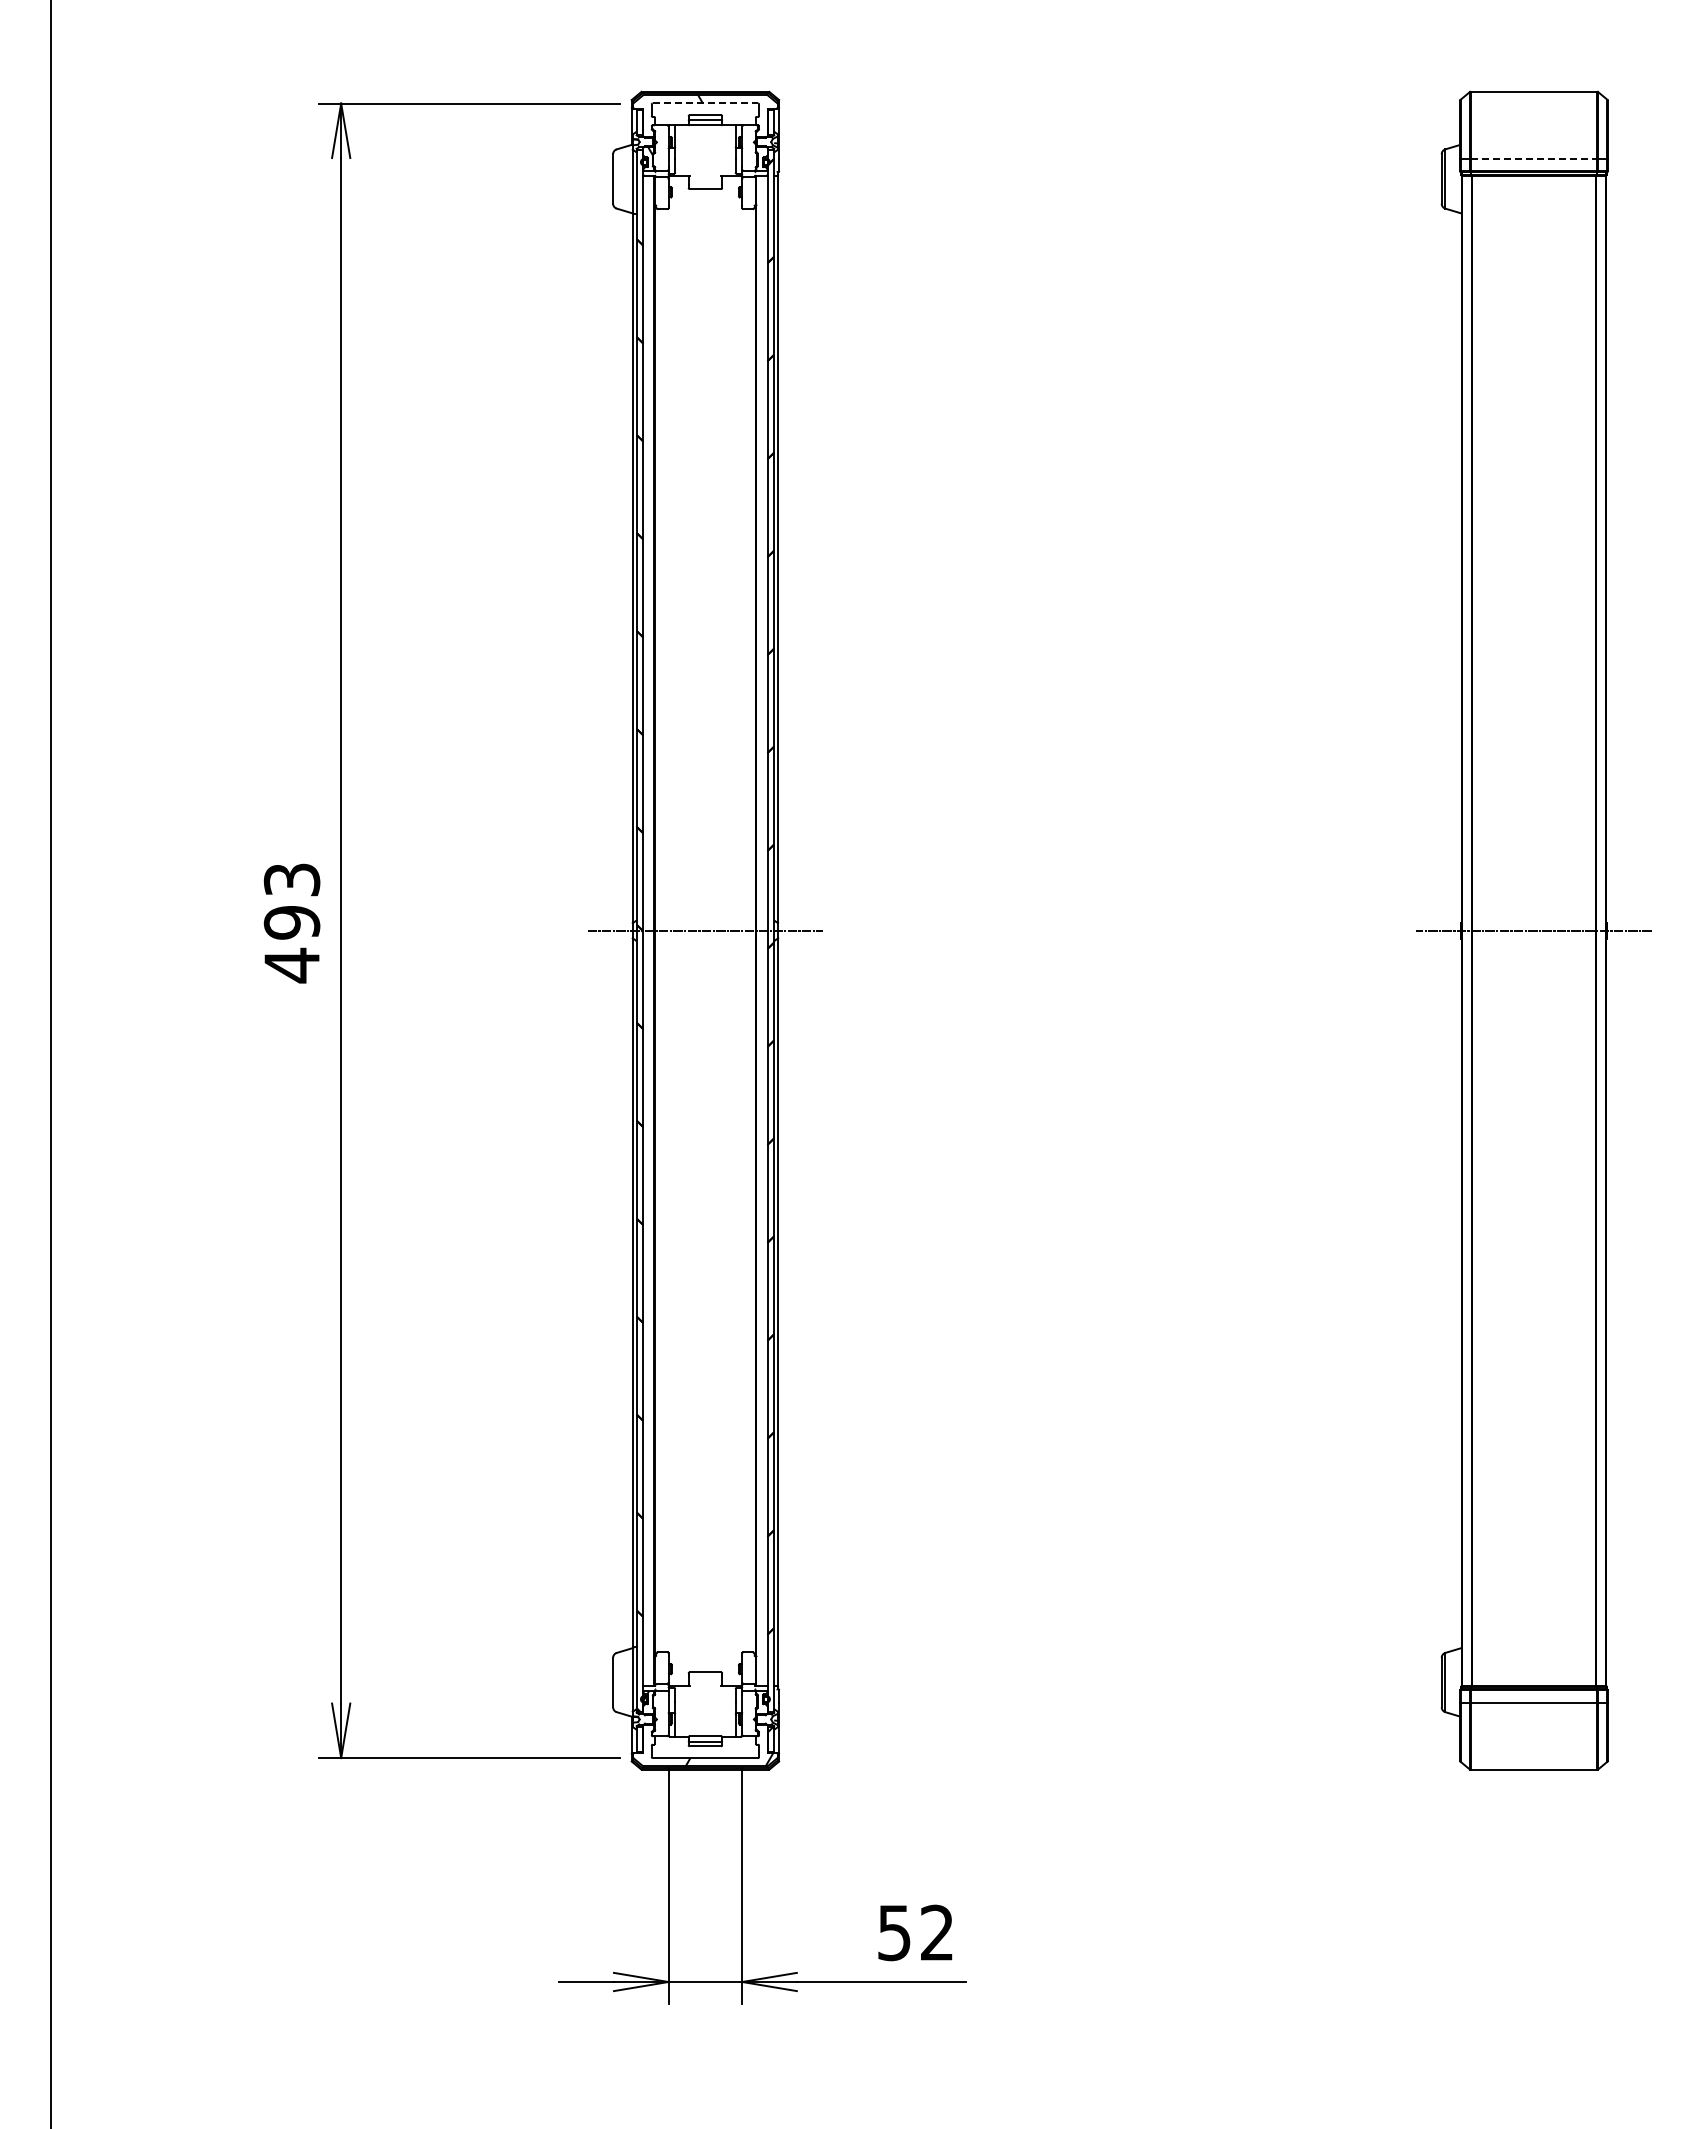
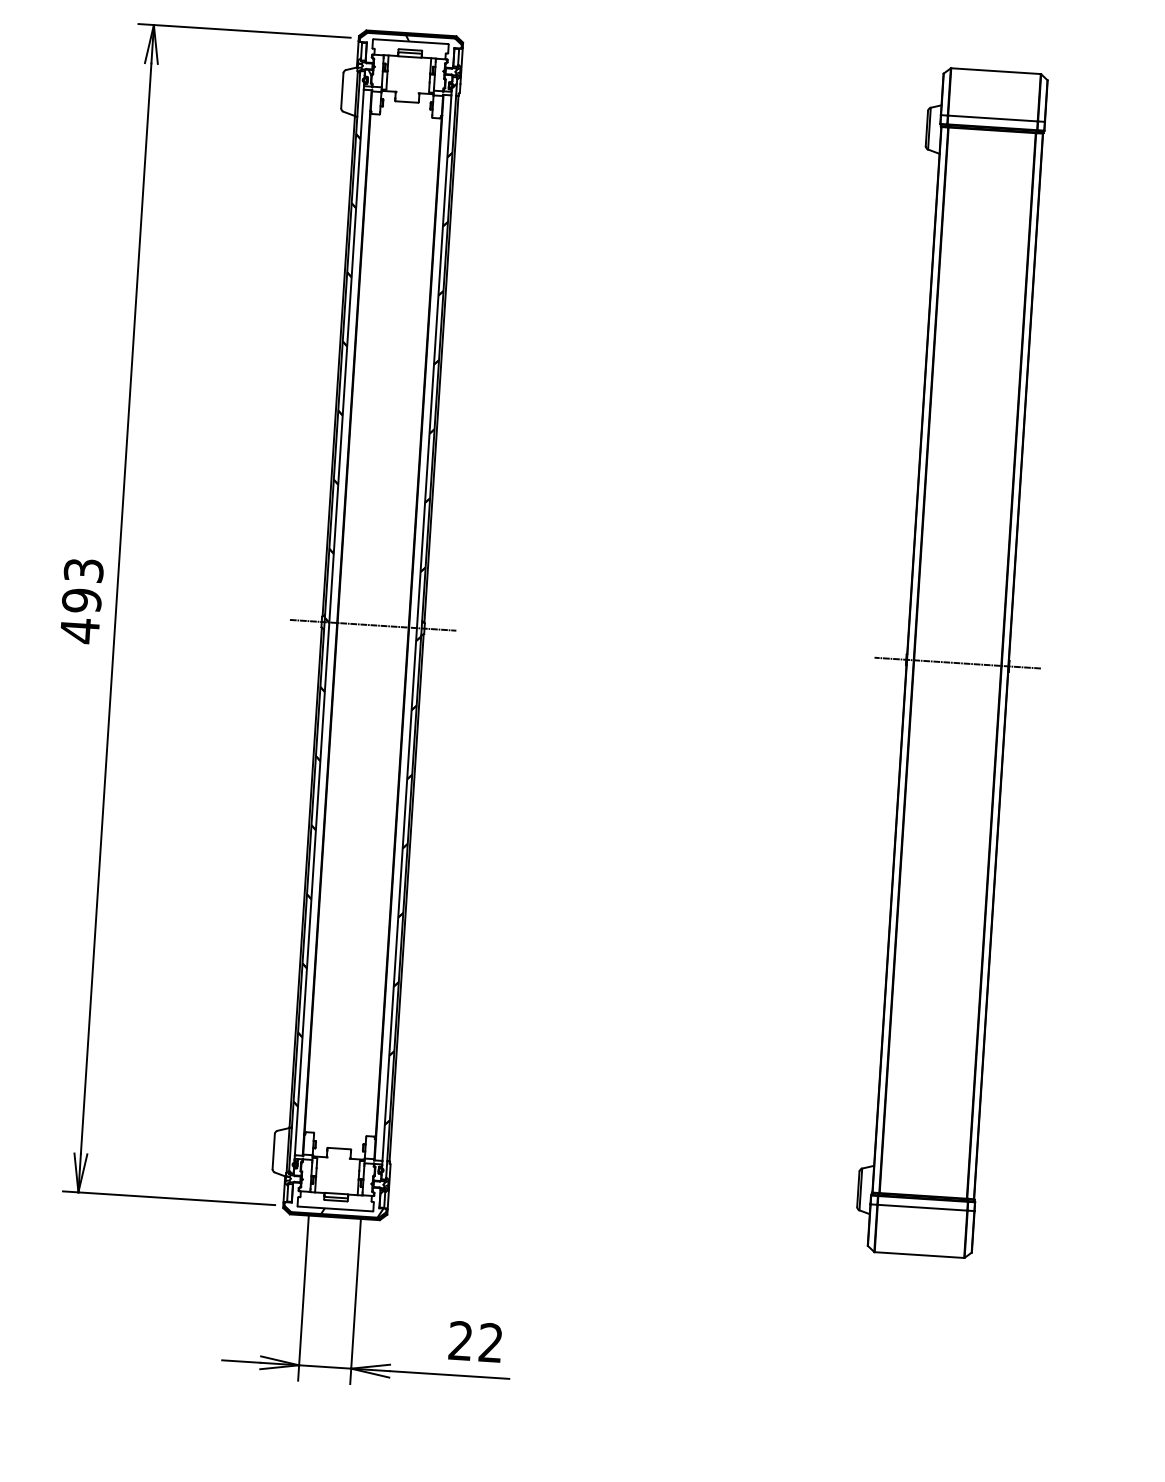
line: (705, 103) -> (410, 41), dashed -> solid
line: (1534, 158) -> (993, 118), dashed -> solid
text: (894, 1932) -> (460, 1340), 52 -> 22

